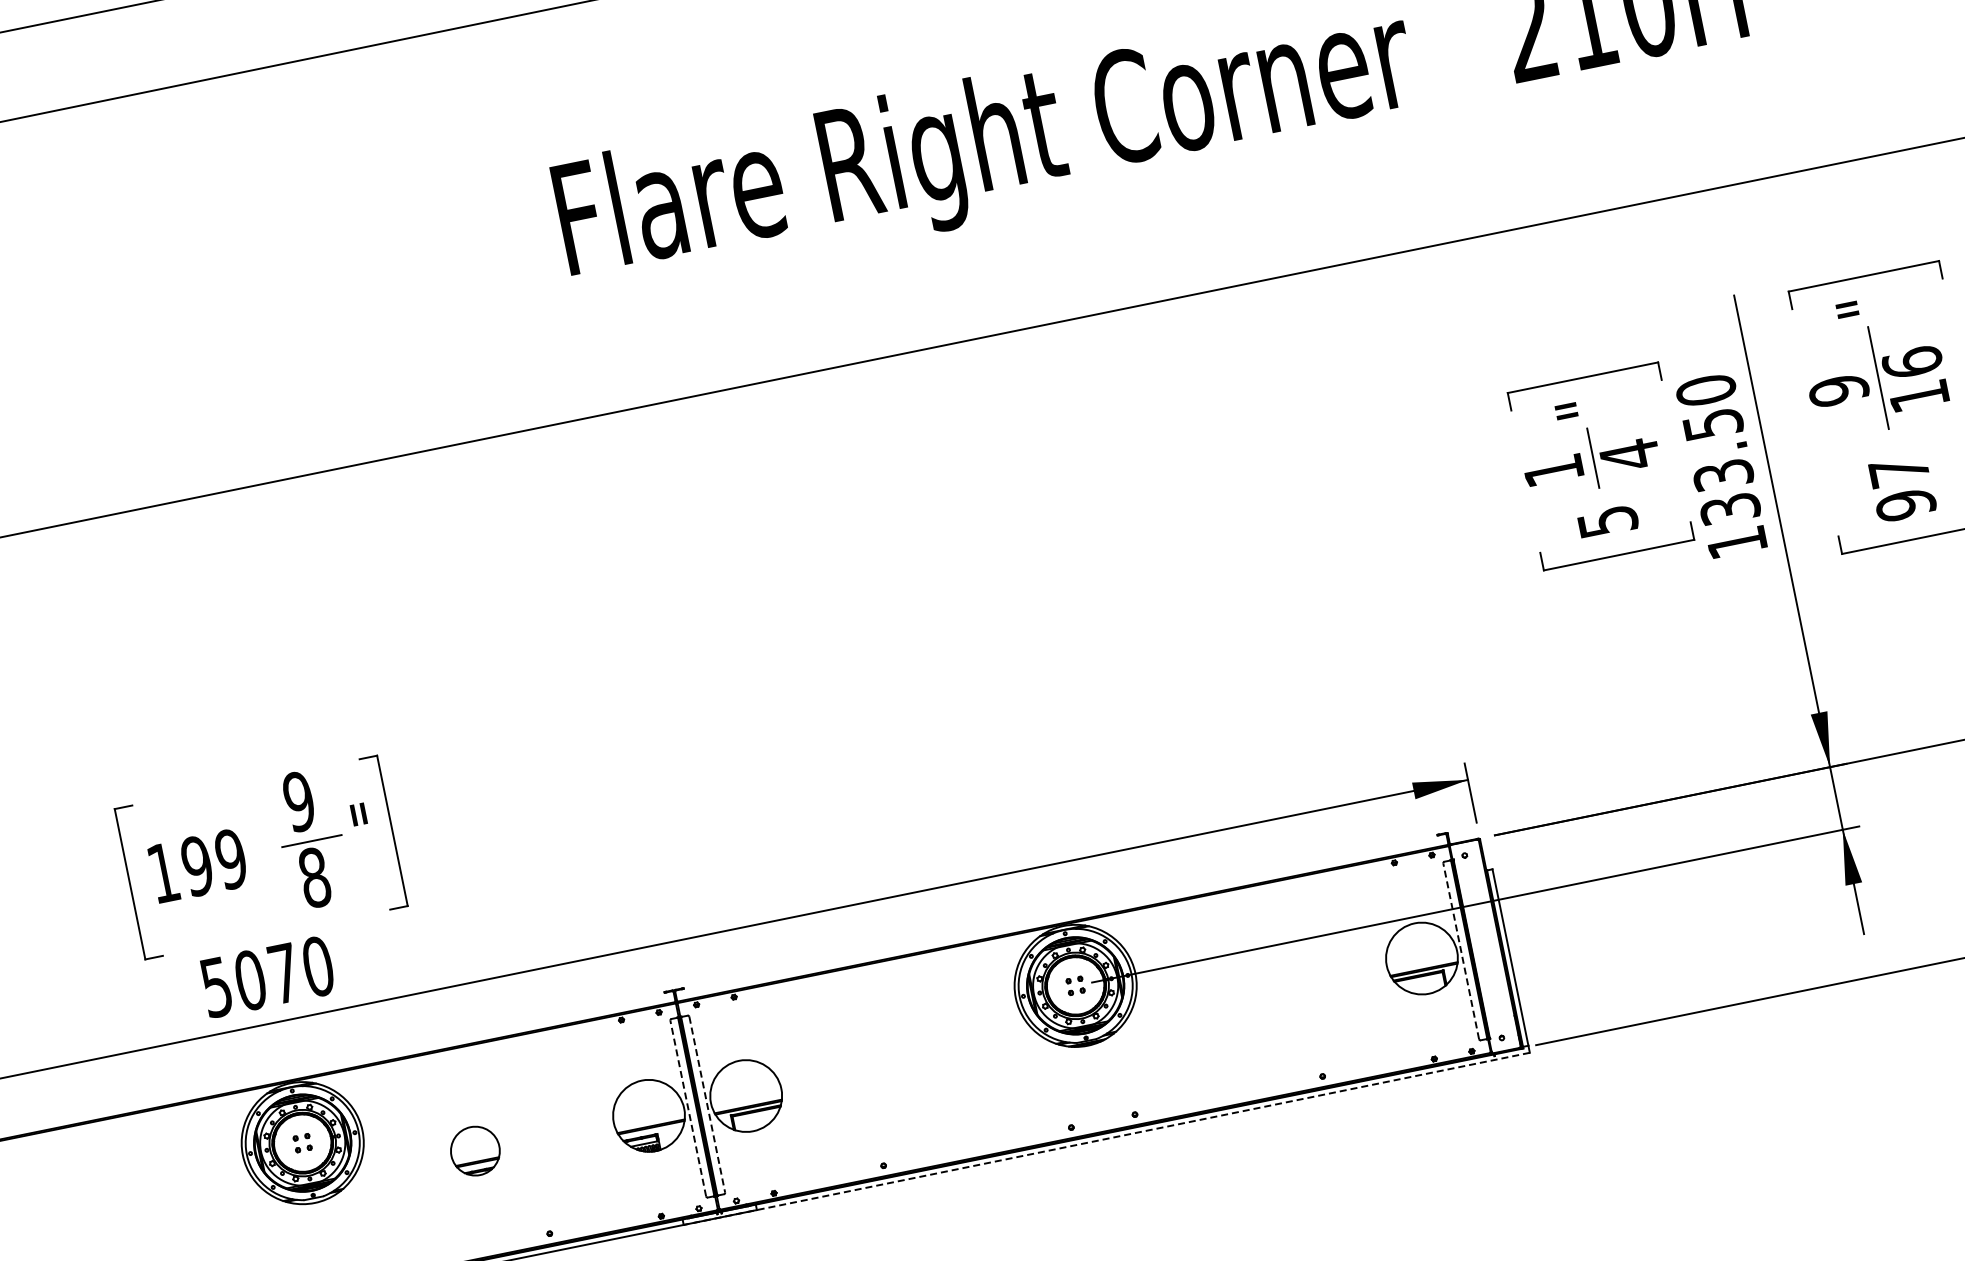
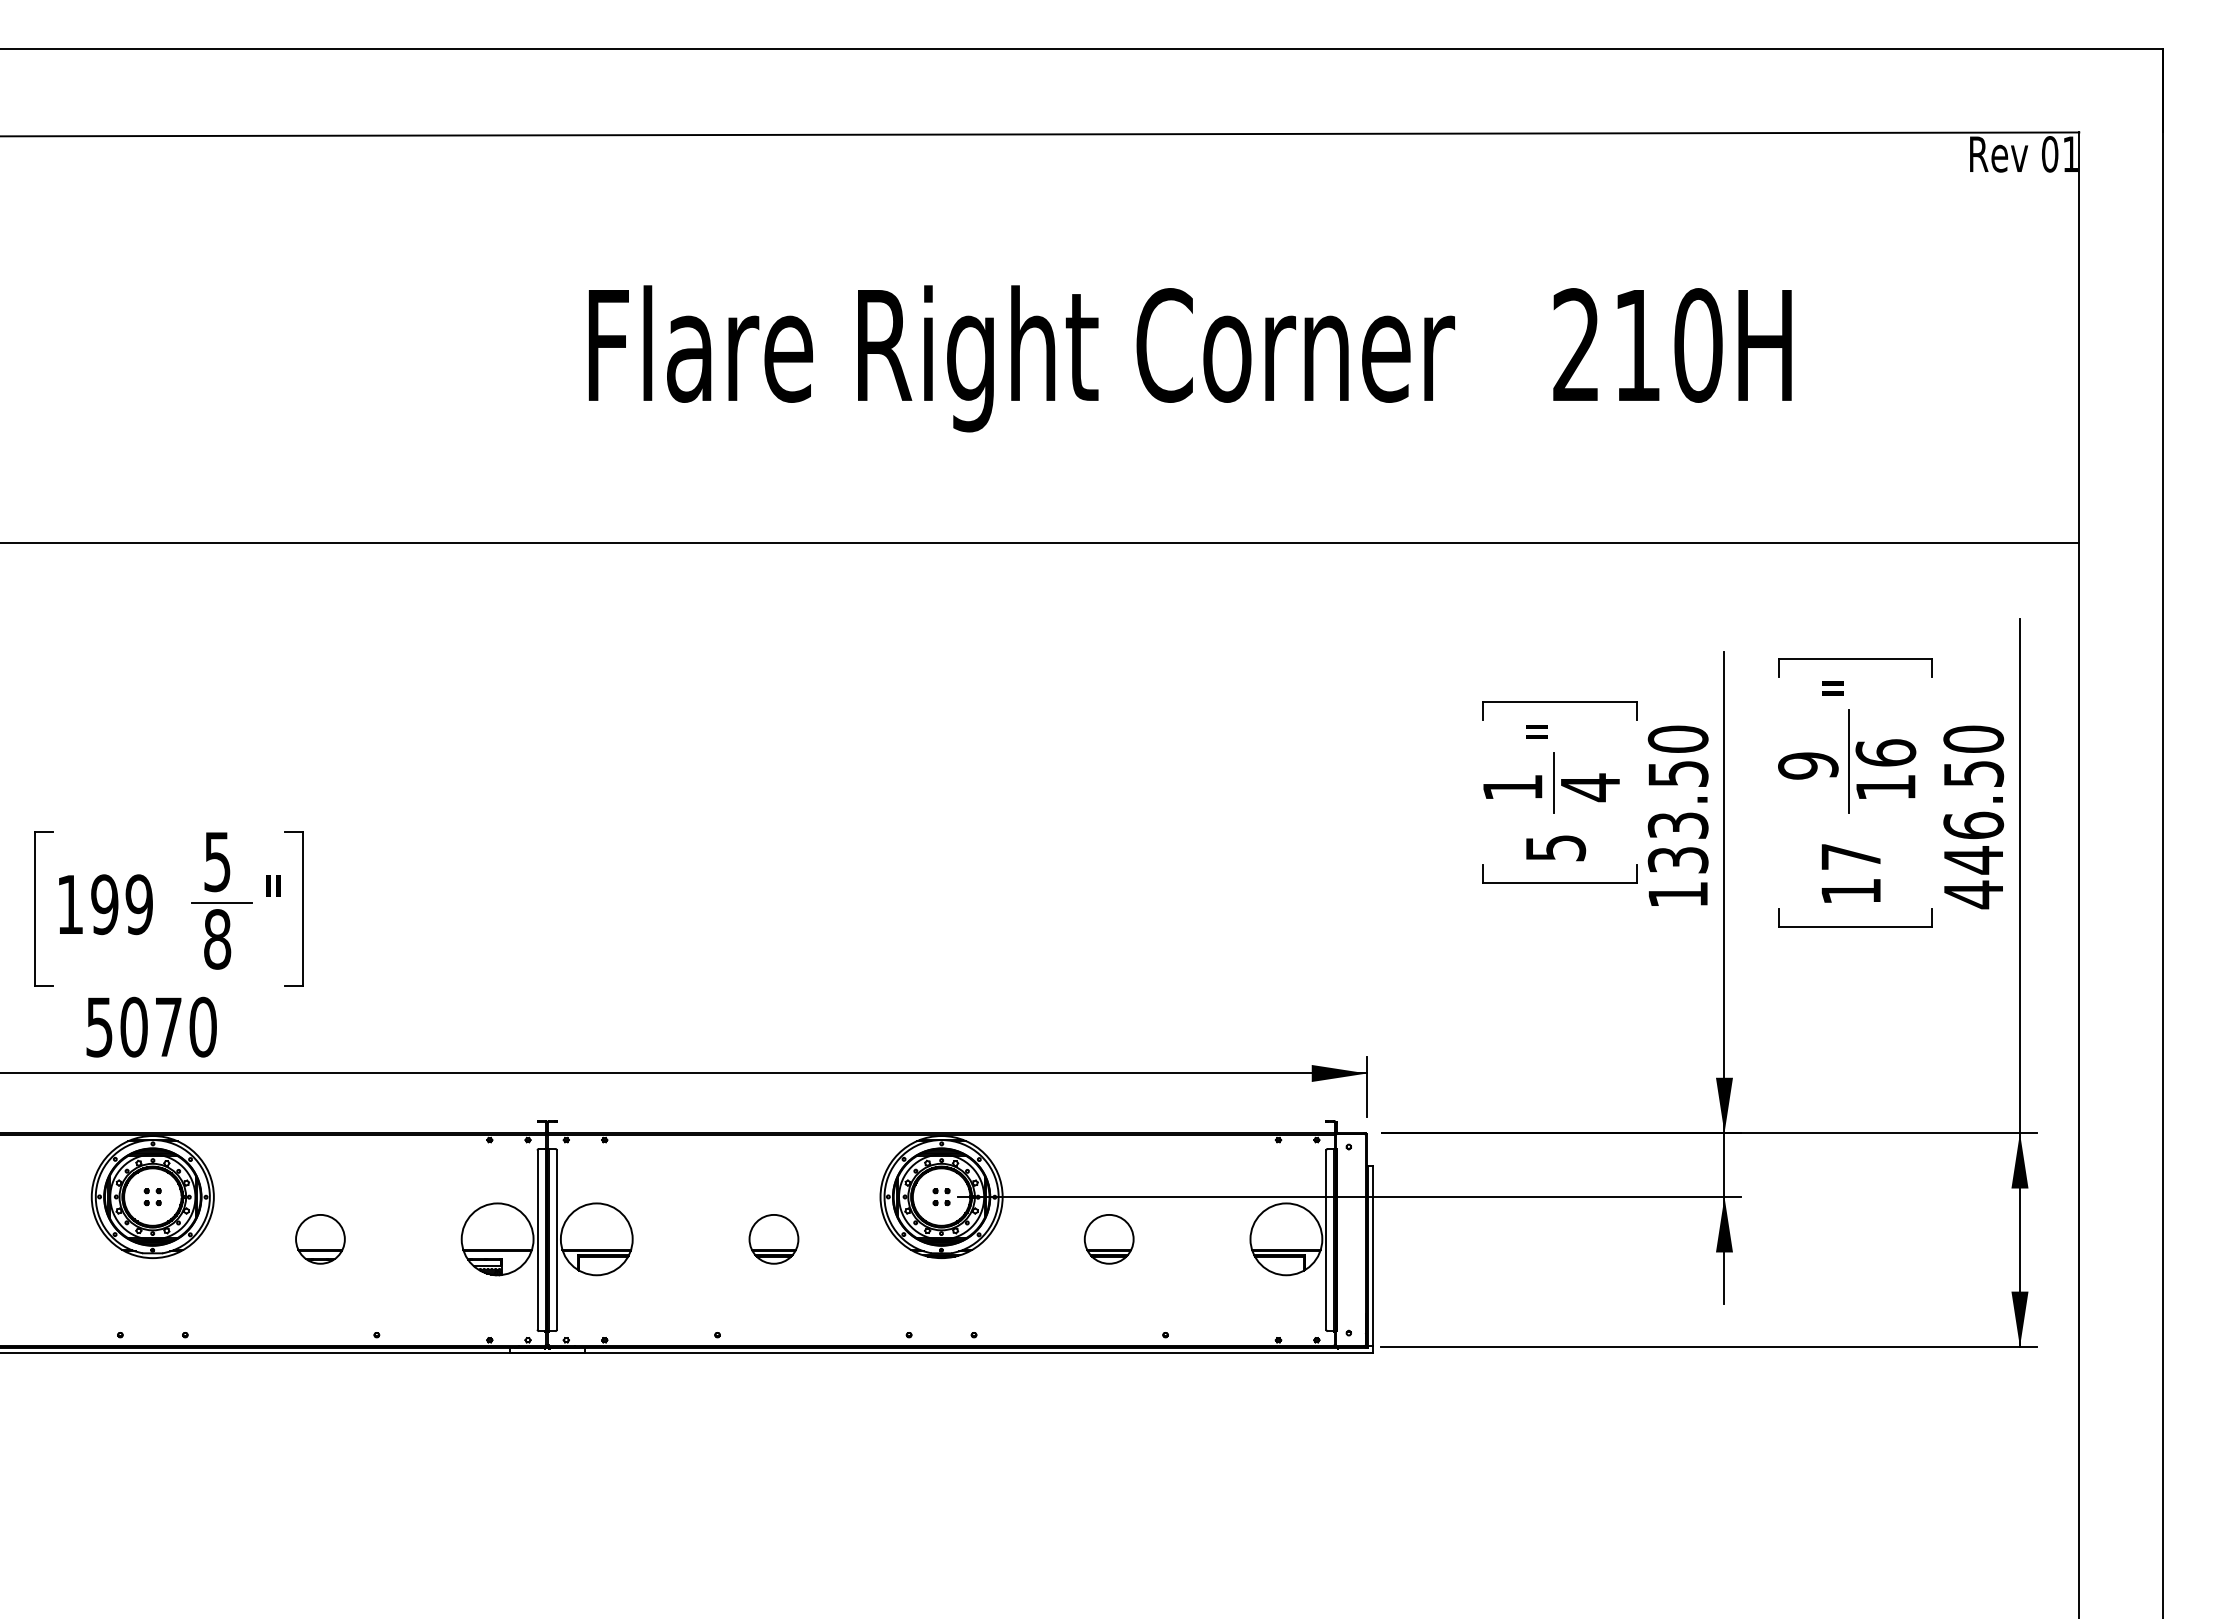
text: (1905, 505) -> (1850, 891), 97 -> 17
text: (299, 801) -> (217, 861), 9 -> 5
line: (1461, 951) -> (1326, 1240), dashed -> solid
part: (1247, 994) -> (1108, 1239), added
part: (919, 1060) -> (773, 1239), added
line: (706, 1105) -> (556, 1240), dashed -> solid
line: (688, 1108) -> (537, 1240), dashed -> solid
line: (1106, 1139) -> (941, 1353), dashed -> solid

